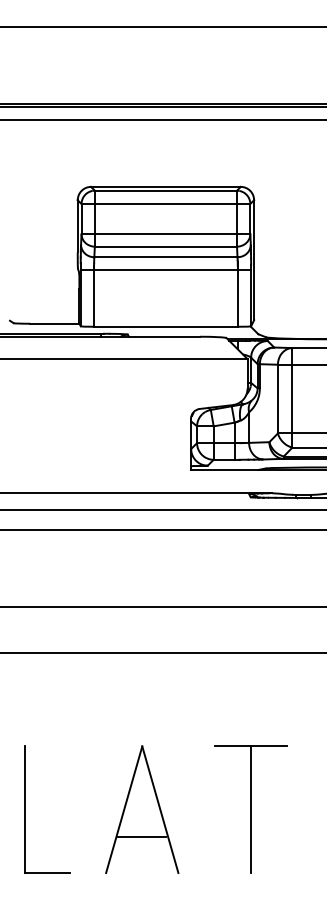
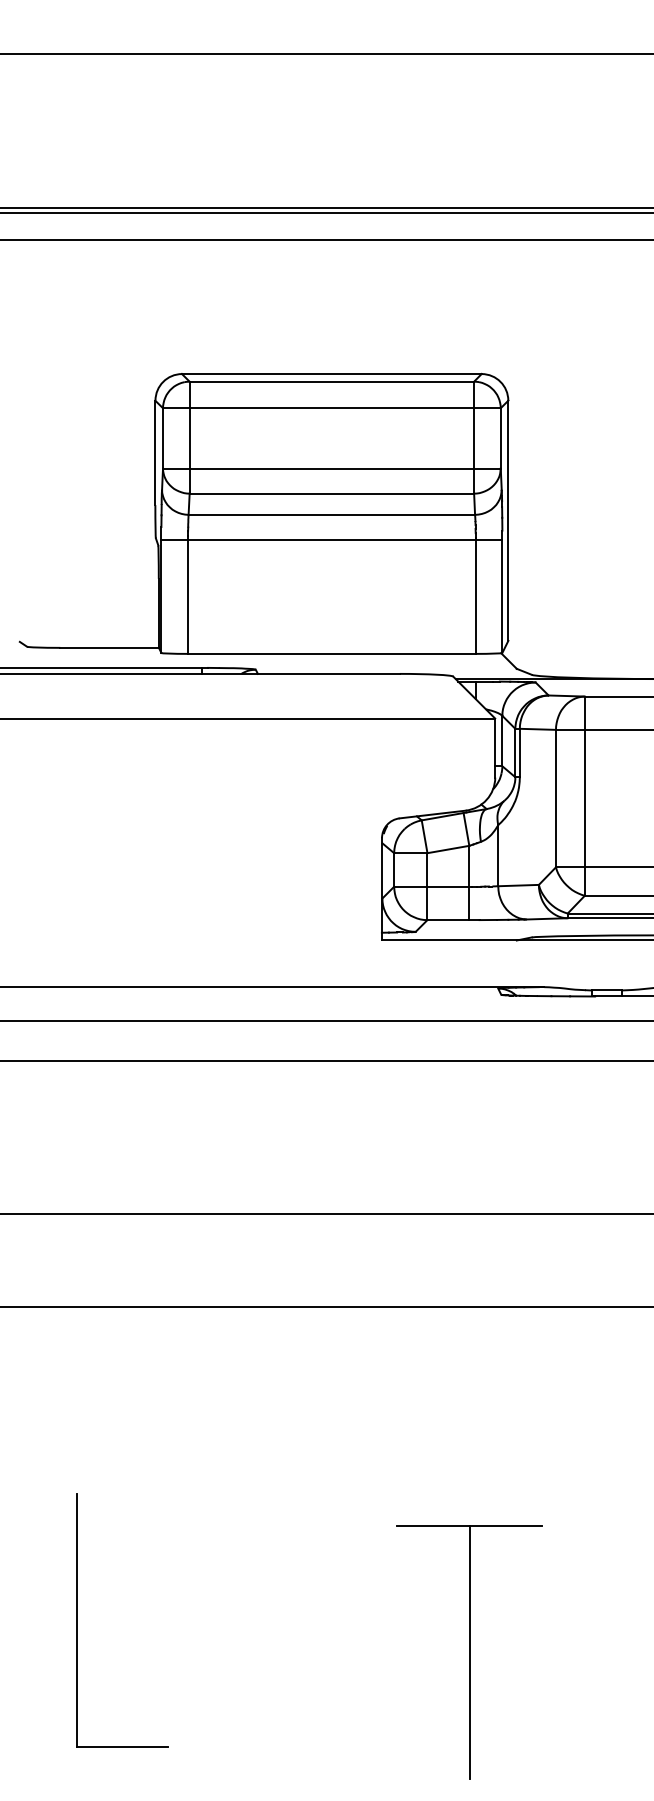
part: (25, 809) -> (78, 1619), moved
part: (142, 809) -> (284, 1619), removed
part: (250, 809) -> (469, 1651), moved

